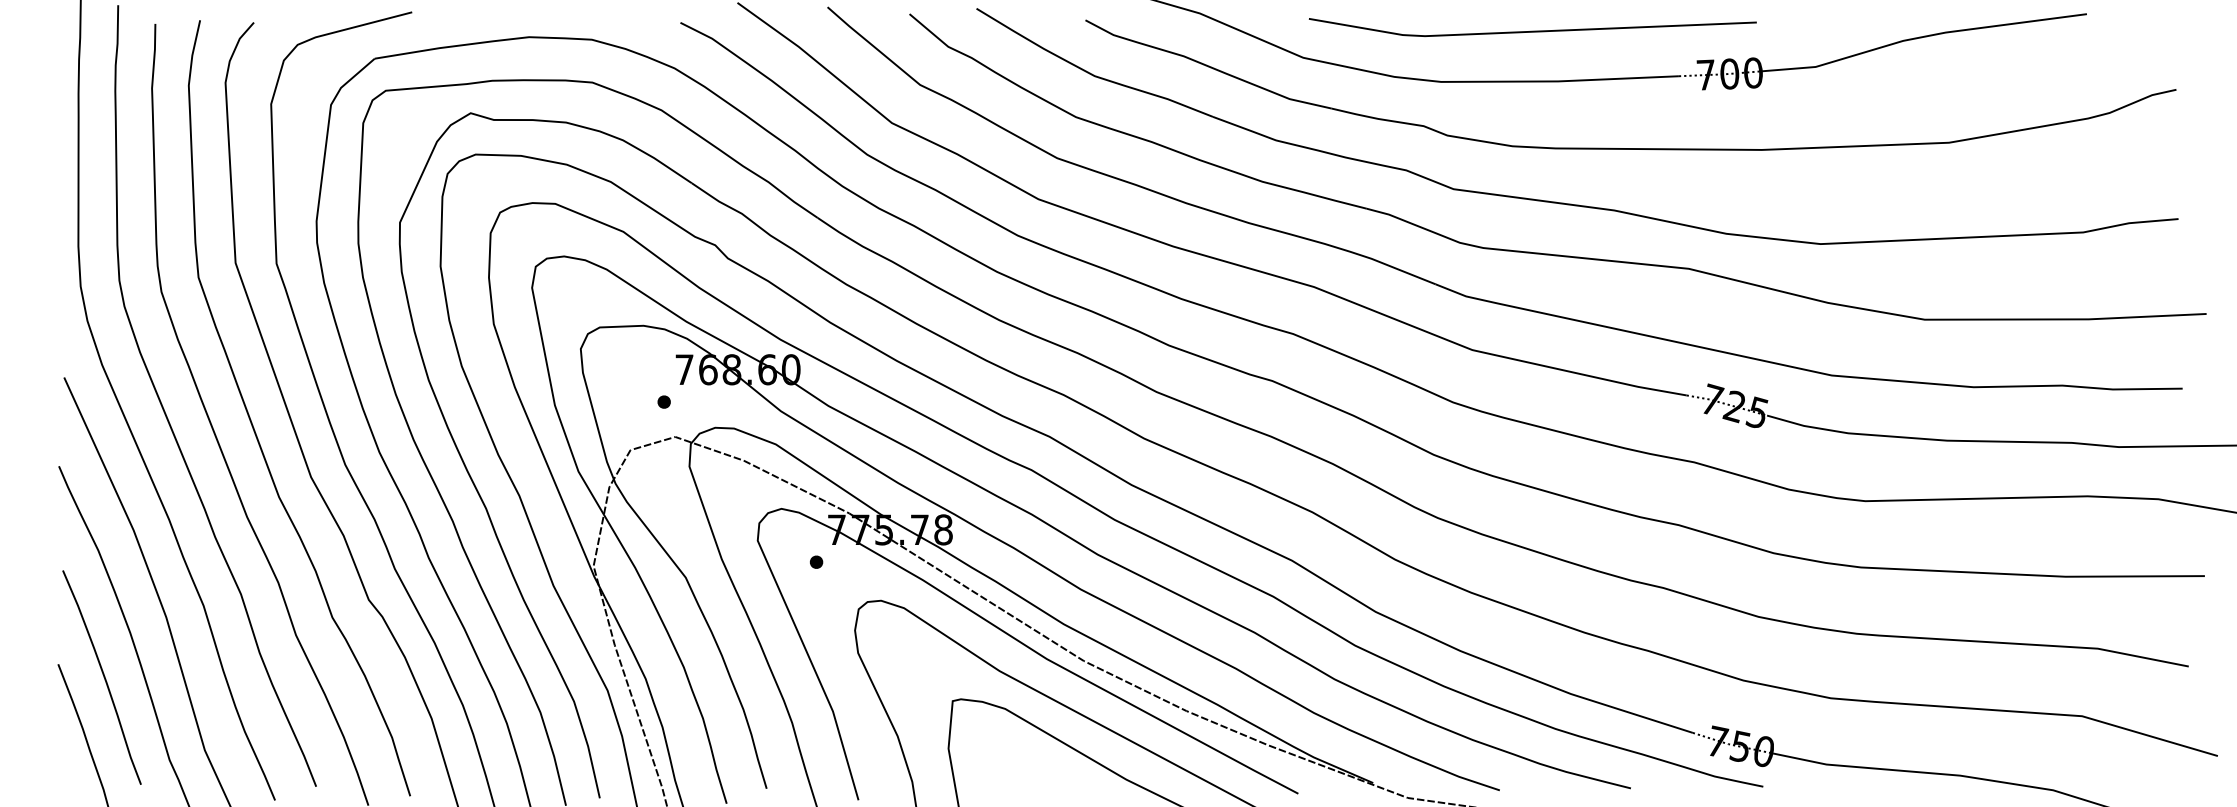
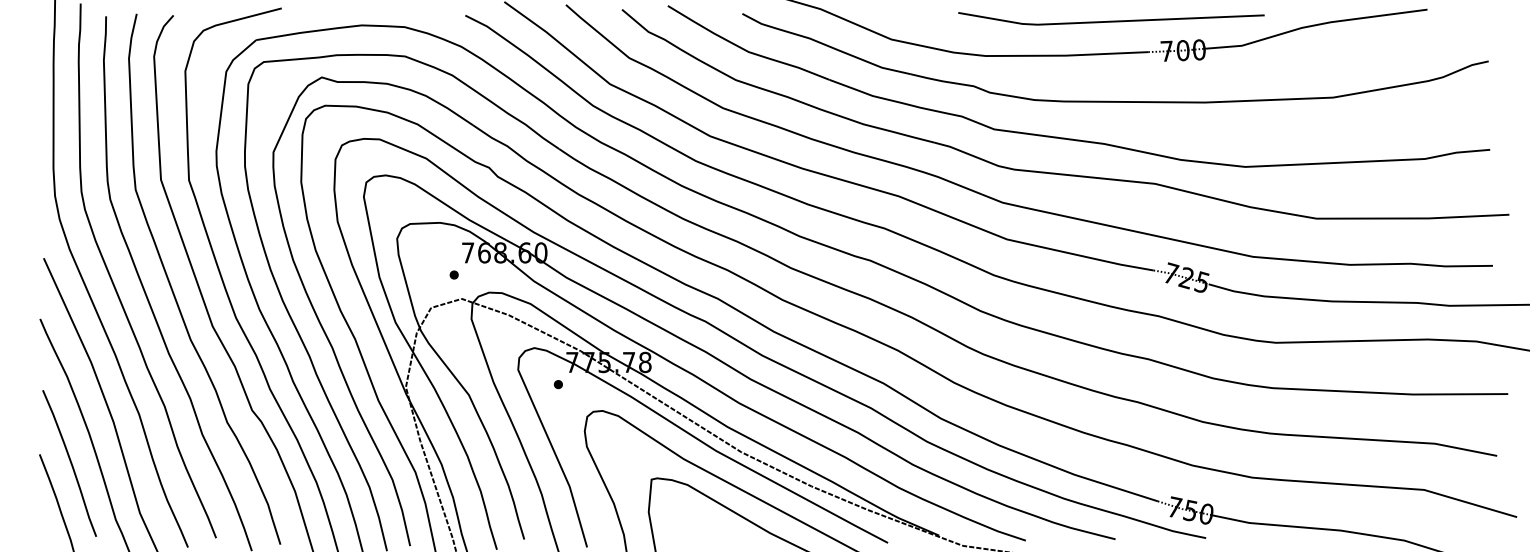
line: (1532, 30) -> (1111, 20), moved

